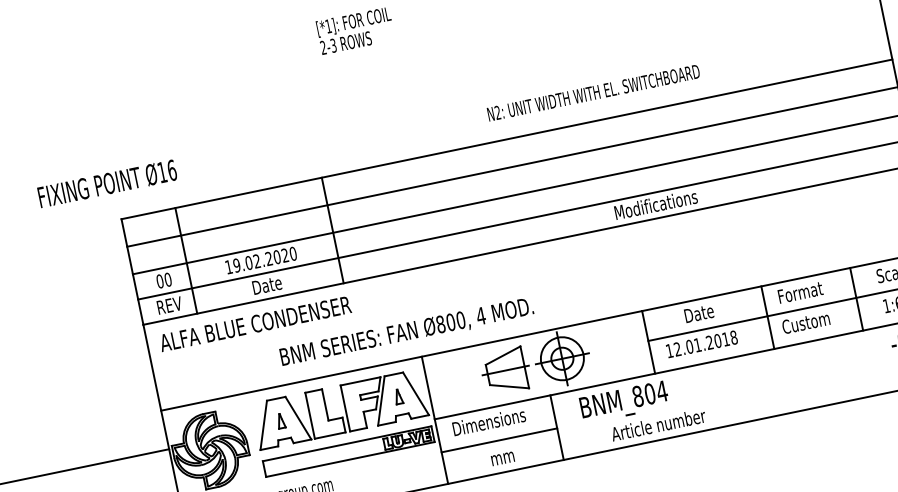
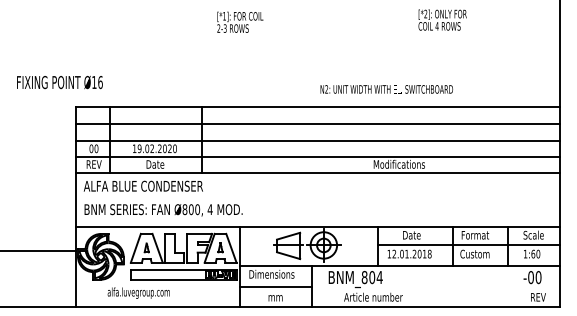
text: (593, 93) -> (386, 89), moved
text: (106, 183) -> (59, 82), moved
text: (406, 332) -> (163, 210), moved

